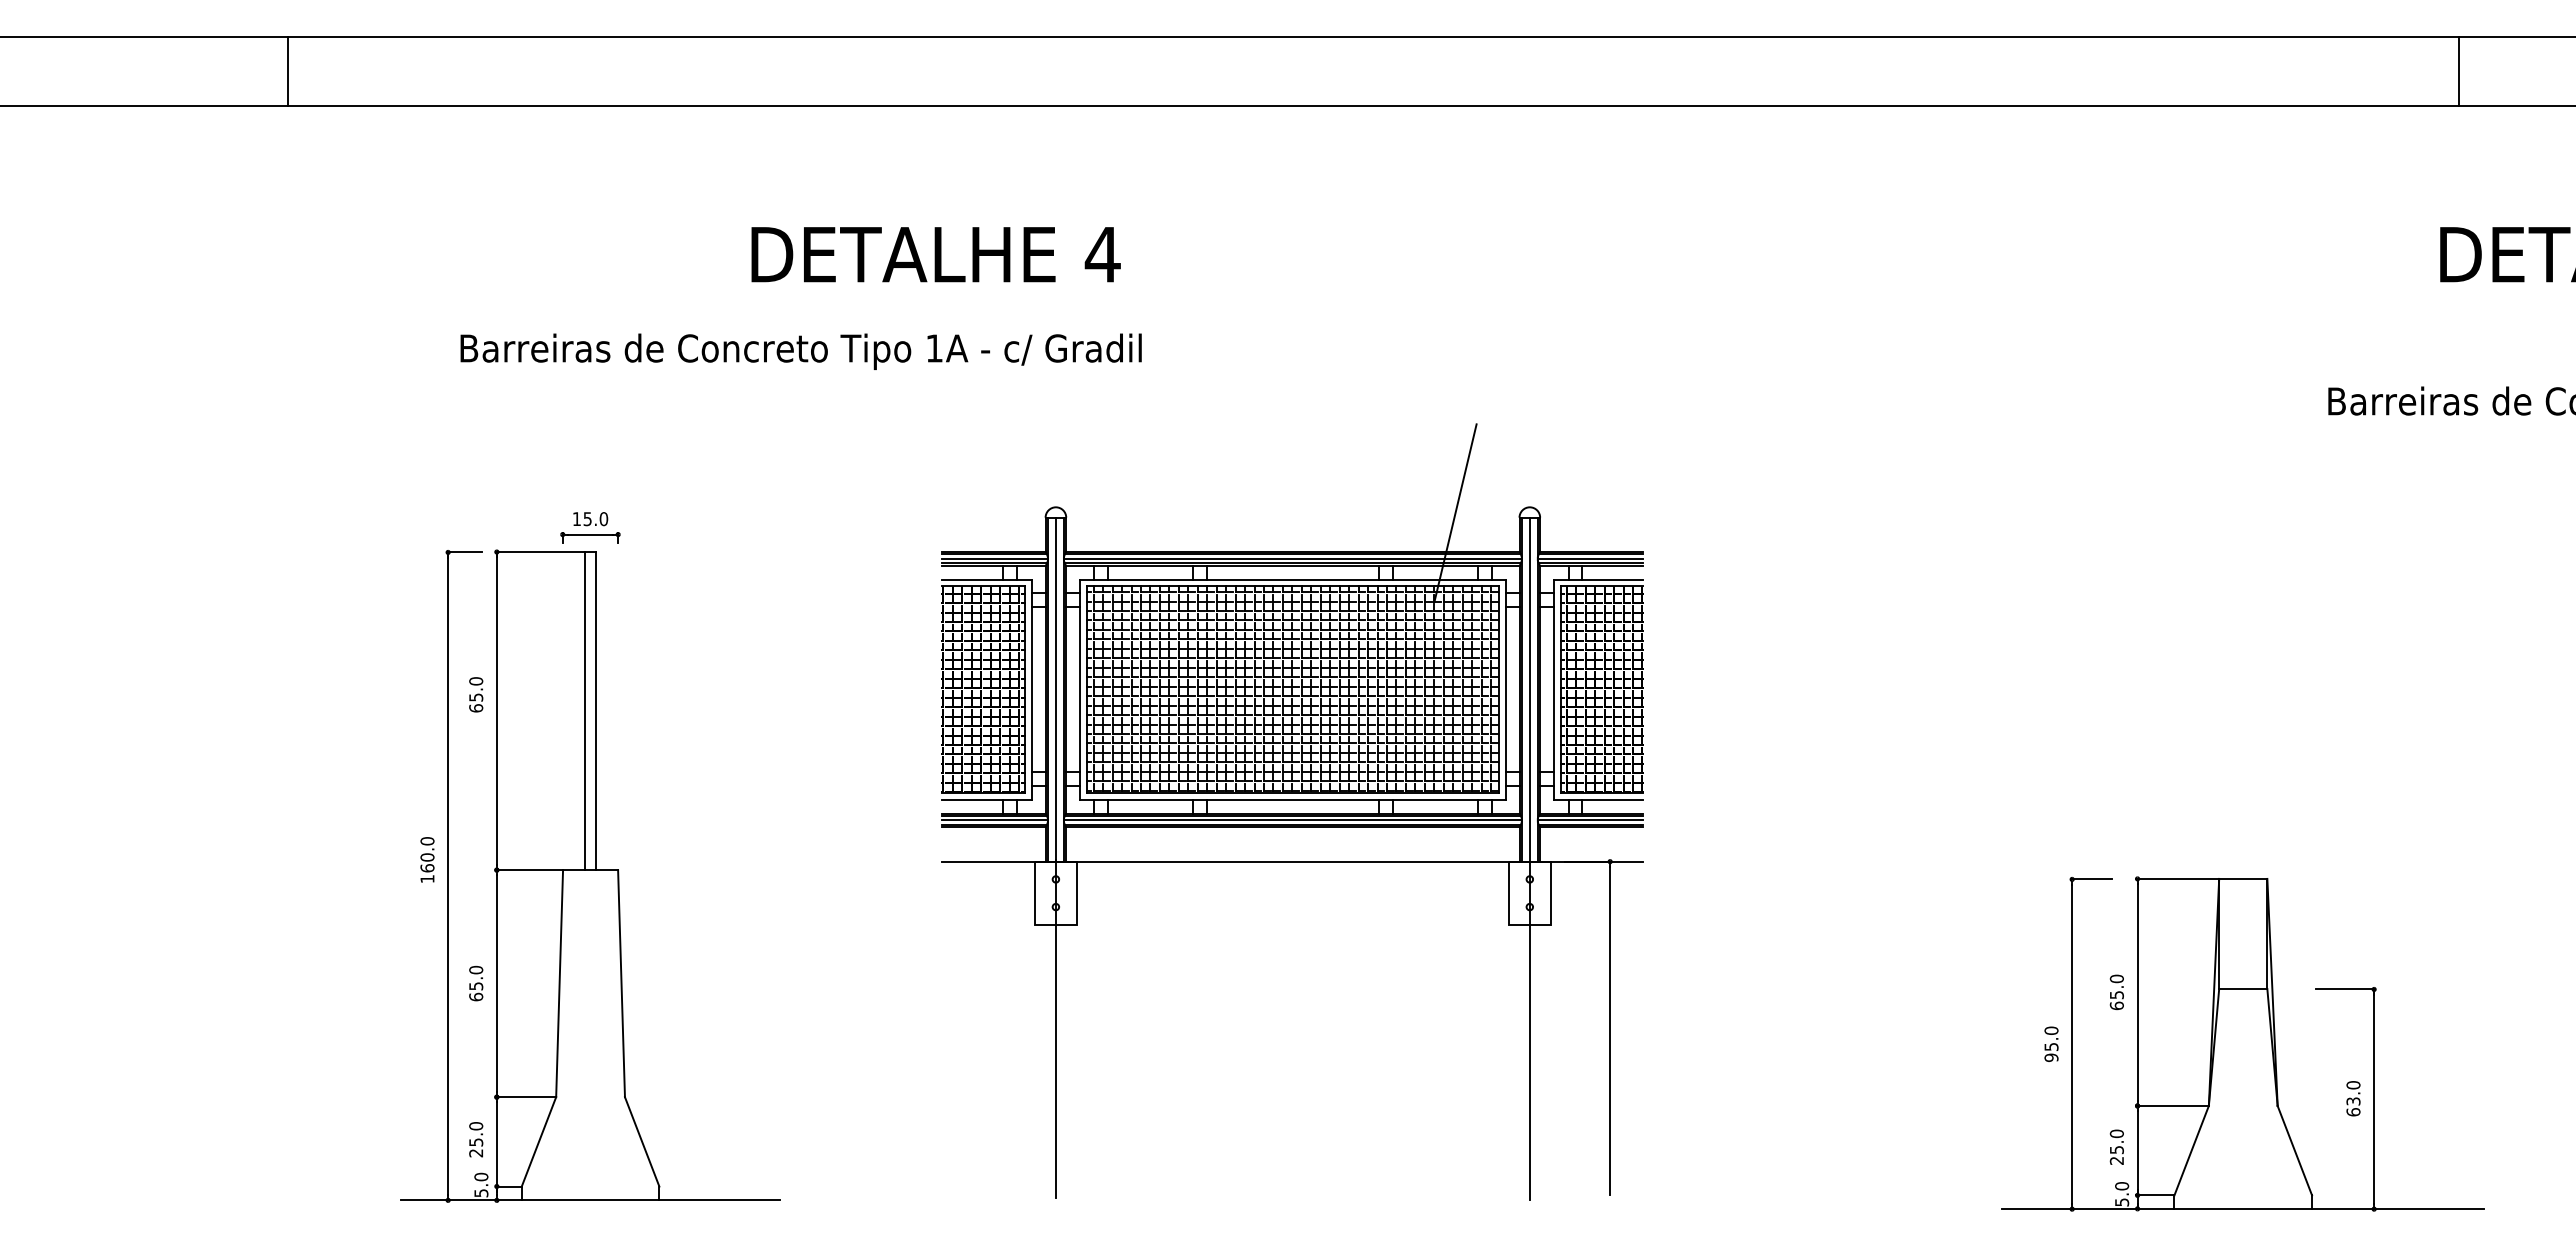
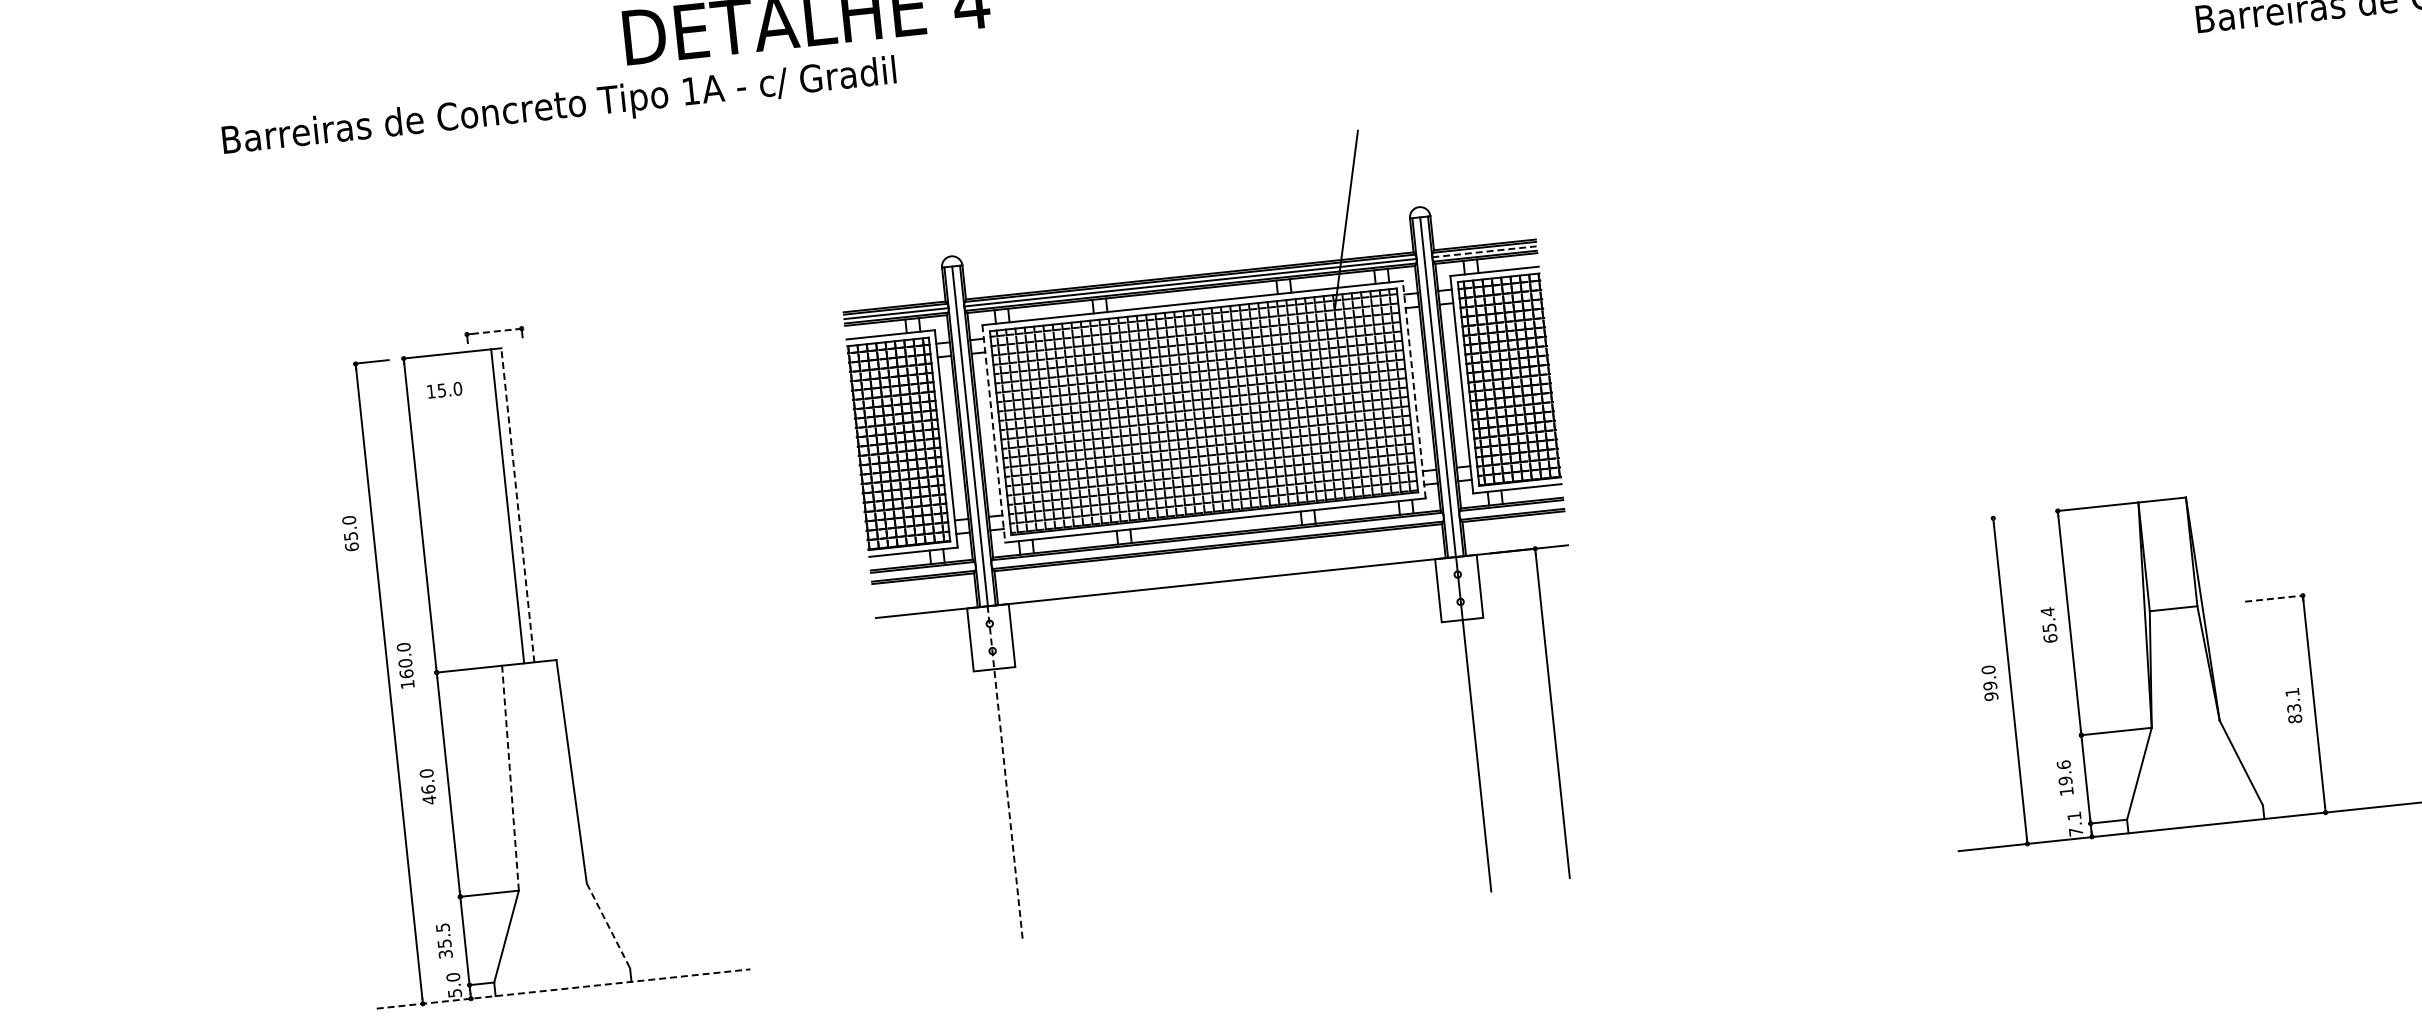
text: (800, 351) -> (558, 108), moved
text: (590, 519) -> (444, 390), moved
line: (590, 534) -> (494, 331), solid -> dashed
line: (1590, 558) -> (1484, 251), solid -> dashed
line: (1505, 689) -> (1414, 389), solid -> dashed
line: (1080, 690) -> (994, 434), solid -> dashed
text: (476, 694) -> (350, 533), moved
line: (595, 710) -> (517, 504), solid -> dashed
line: (995, 820) -> (923, 571), removed
line: (1292, 820) -> (1217, 541), removed
line: (1590, 820) -> (1511, 510), removed
text: (427, 859) -> (405, 665), moved
line: (2091, 879) -> (2012, 516), removed
text: (2116, 978) -> (2047, 611), 65.0 -> 65.4
line: (559, 983) -> (510, 778), solid -> dashed
line: (2345, 989) -> (2274, 598), solid -> dashed
text: (476, 991) -> (429, 794), 65.0 -> 46.0
line: (1055, 1028) -> (1004, 771), solid -> dashed
text: (2051, 1046) -> (1990, 685), 95.0 -> 99.0
text: (2353, 1098) -> (2293, 705), 63.0 -> 83.1
text: (476, 1139) -> (444, 940), 25.0 -> 35.5
line: (642, 1141) -> (608, 925), solid -> dashed
text: (2116, 1146) -> (2064, 777), 25.0 -> 19.6
text: (2122, 1194) -> (2075, 824), 5.0 -> 7.1
line: (591, 1200) -> (564, 989), solid -> dashed

